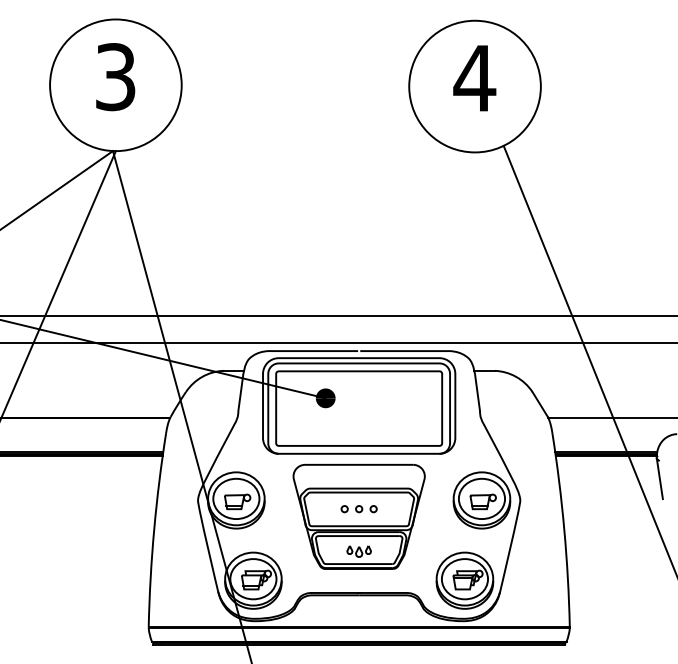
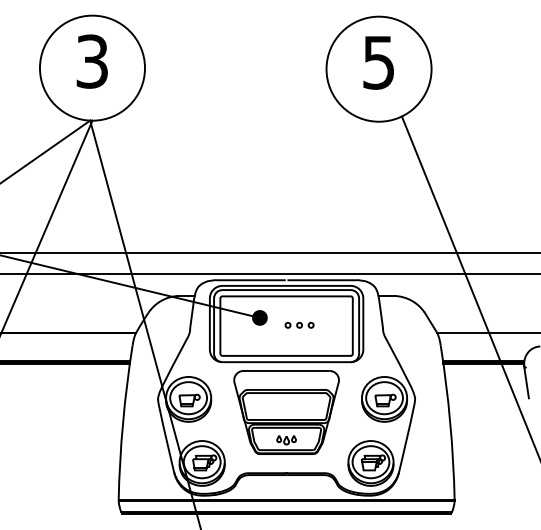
text: (474, 78) -> (378, 62), 4 -> 5
part: (359, 508) -> (299, 324), moved

